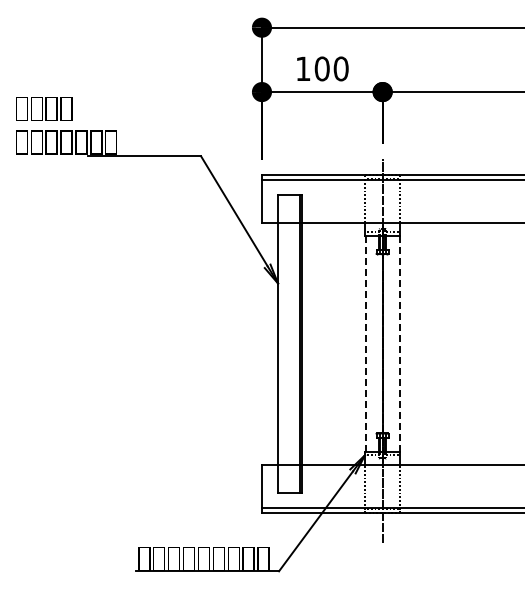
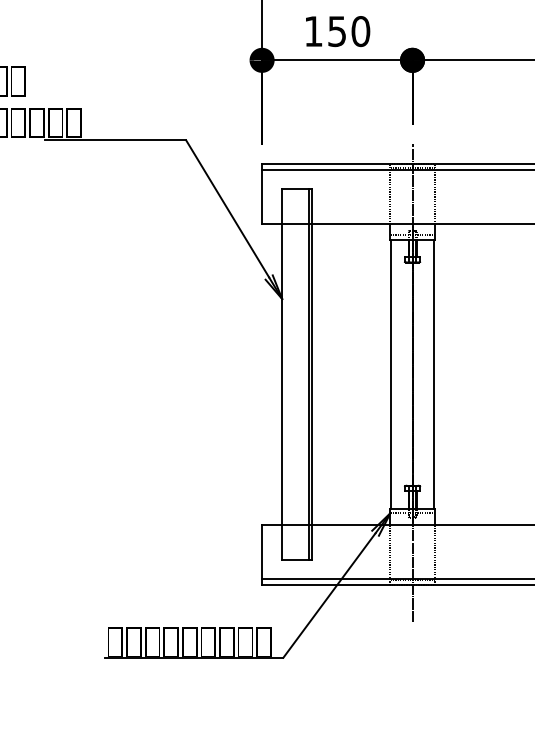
text: (321, 68) -> (336, 30), 100 -> 150
line: (365, 343) -> (391, 373), dashed -> solid
line: (399, 343) -> (433, 373), dashed -> solid

